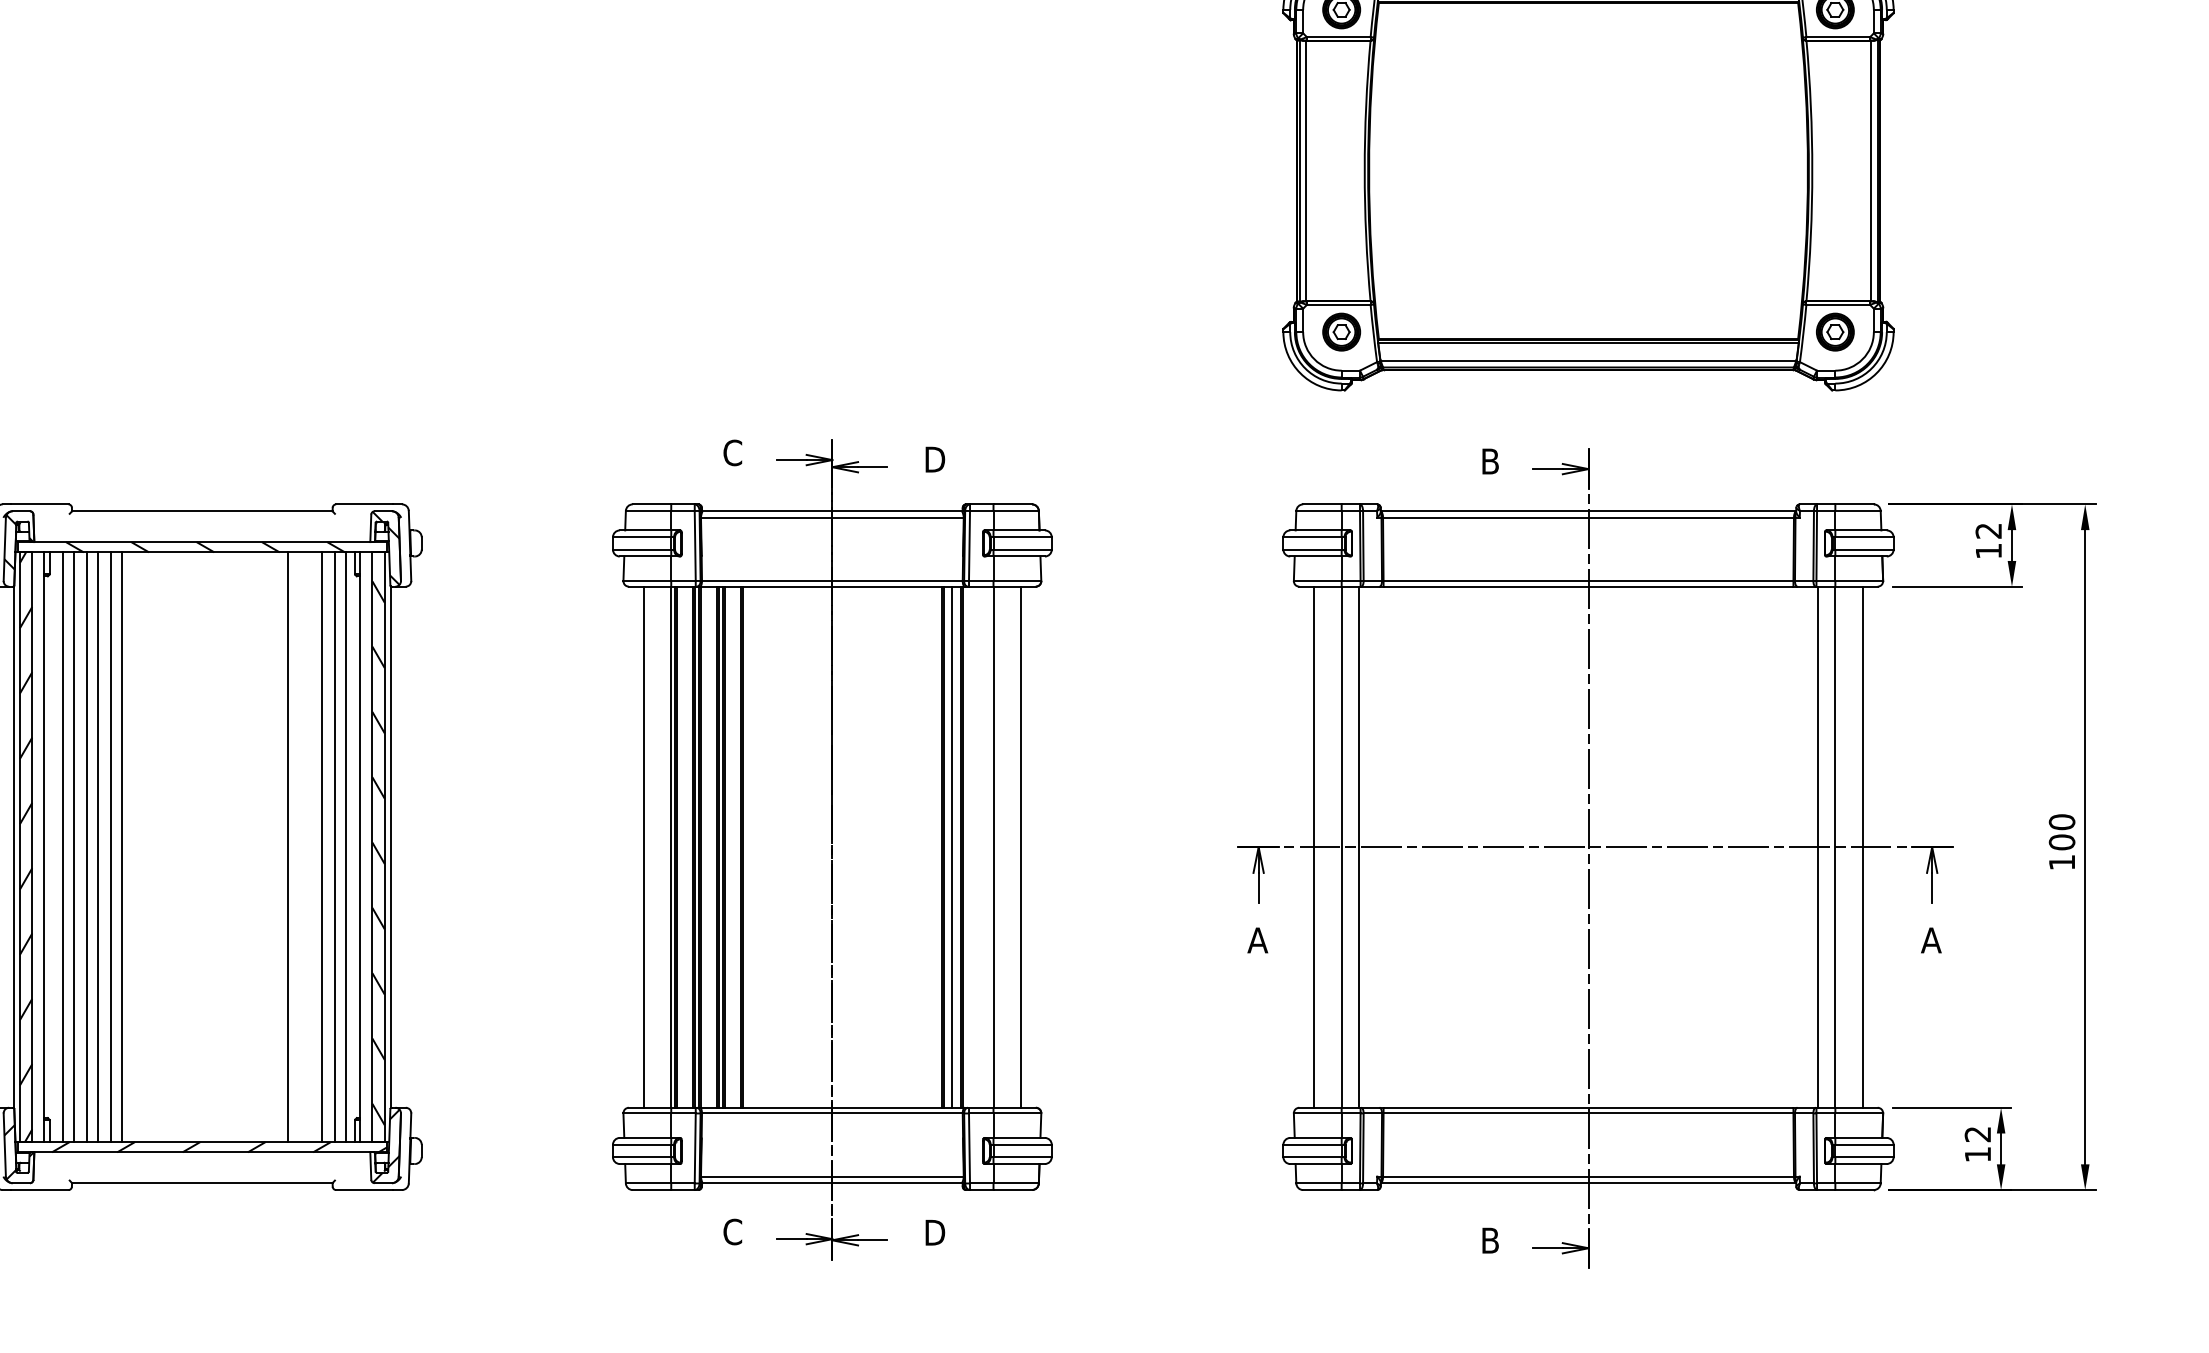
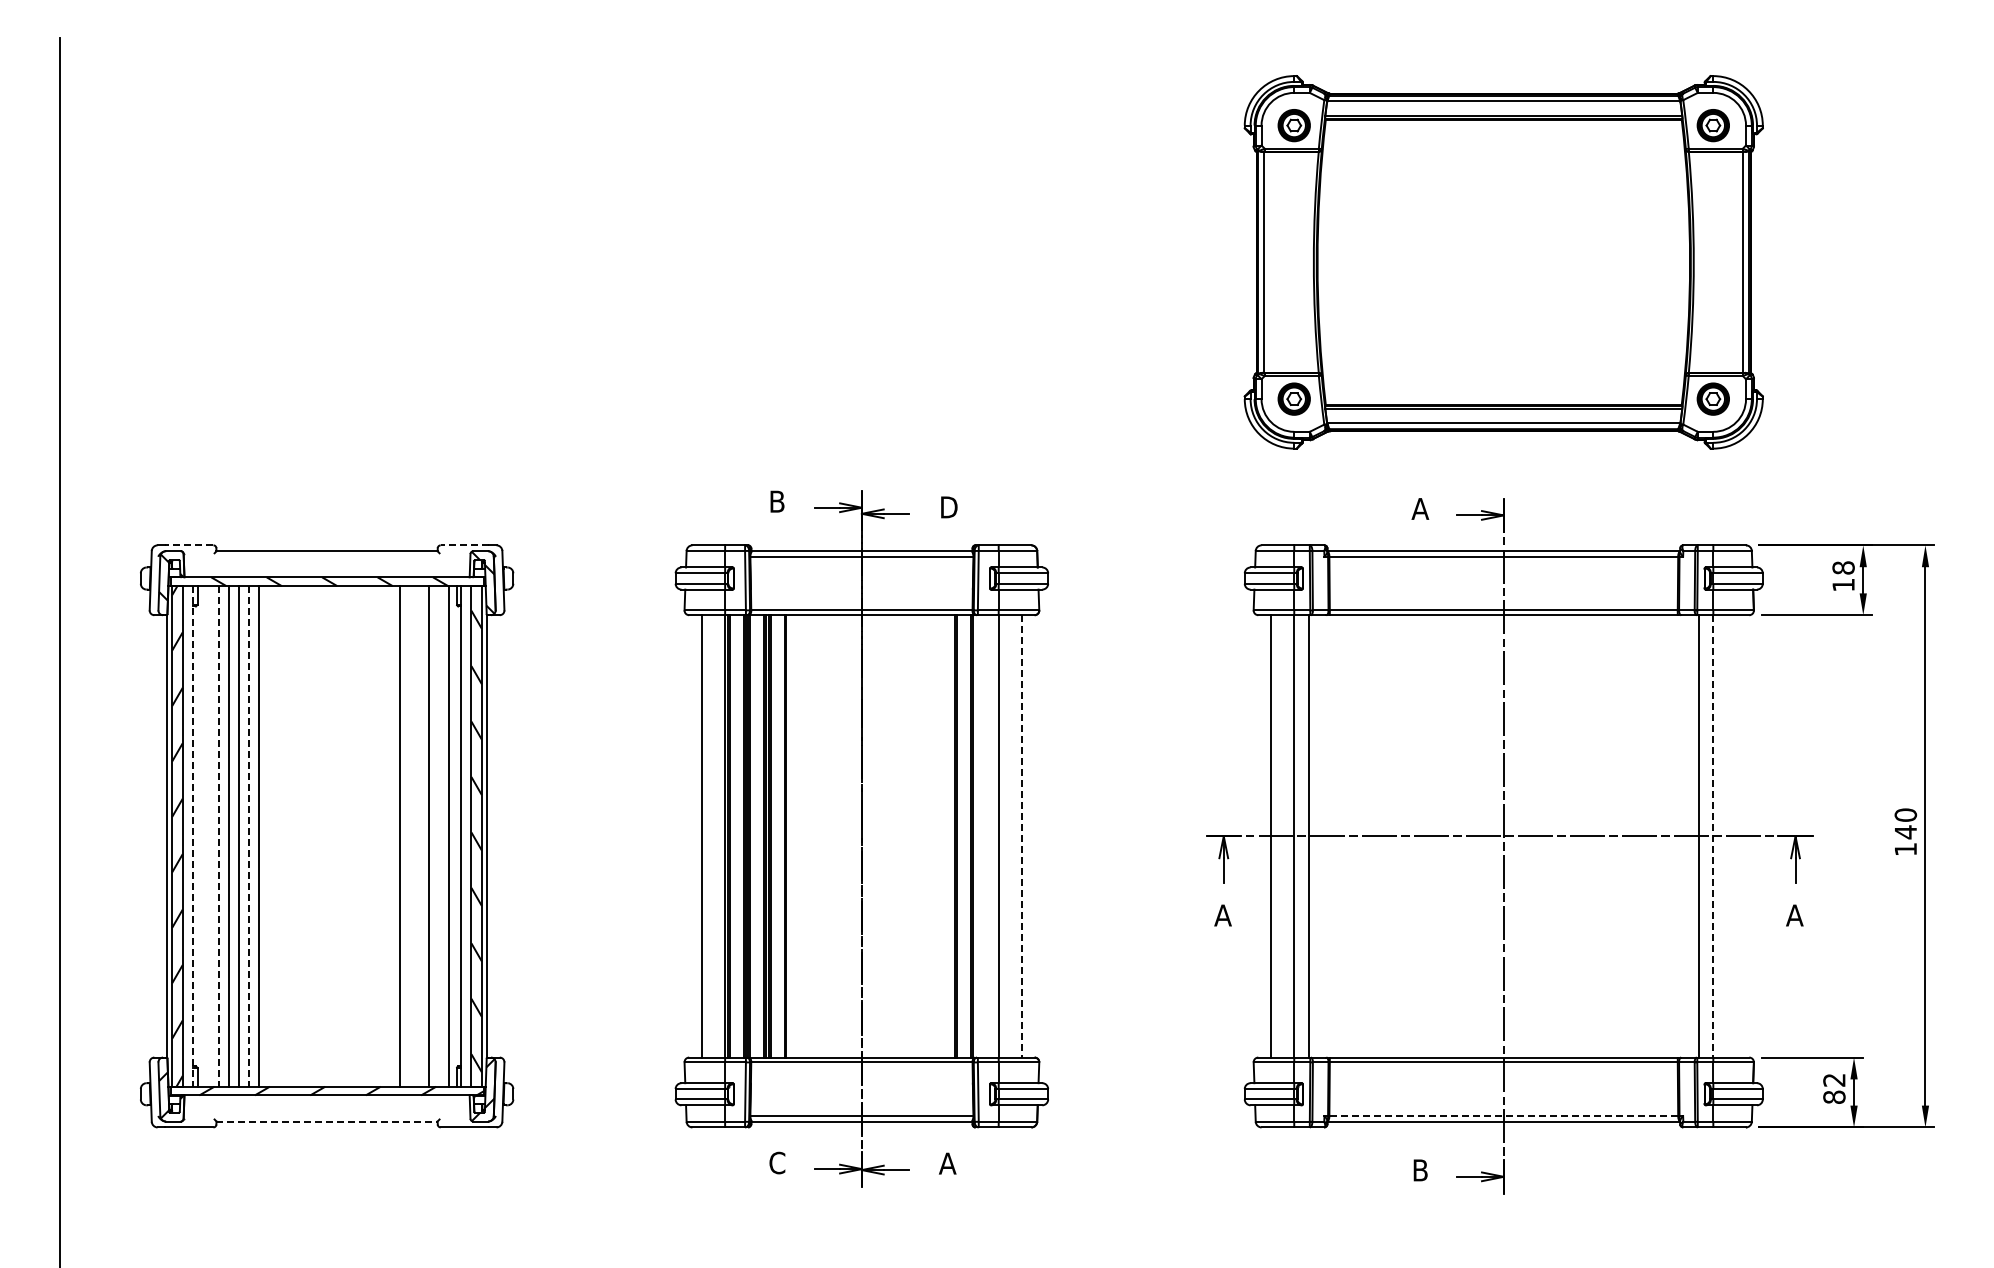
text: (732, 452) -> (777, 501), C -> B
text: (1490, 460) -> (1420, 508), B -> A
line: (39, 504) -> (188, 545), solid -> dashed
line: (364, 504) -> (464, 545), solid -> dashed
text: (1988, 530) -> (1843, 567), 12 -> 18
text: (2061, 842) -> (1905, 832), 100 -> 140
line: (43, 847) -> (192, 836), solid -> dashed
line: (62, 847) -> (208, 836), removed
line: (74, 847) -> (218, 836), solid -> dashed
line: (110, 847) -> (249, 836), solid -> dashed
line: (334, 847) -> (439, 836), removed
line: (952, 847) -> (963, 836), removed
line: (1020, 847) -> (1021, 836), solid -> dashed
line: (1835, 847) -> (1713, 836), solid -> dashed
line: (1862, 847) -> (1736, 836), removed
text: (1978, 1153) -> (1834, 1096), 12 -> 82
line: (1588, 1176) -> (1503, 1115), solid -> dashed
line: (202, 1183) -> (327, 1121), solid -> dashed
text: (933, 1232) -> (947, 1163), D -> A

